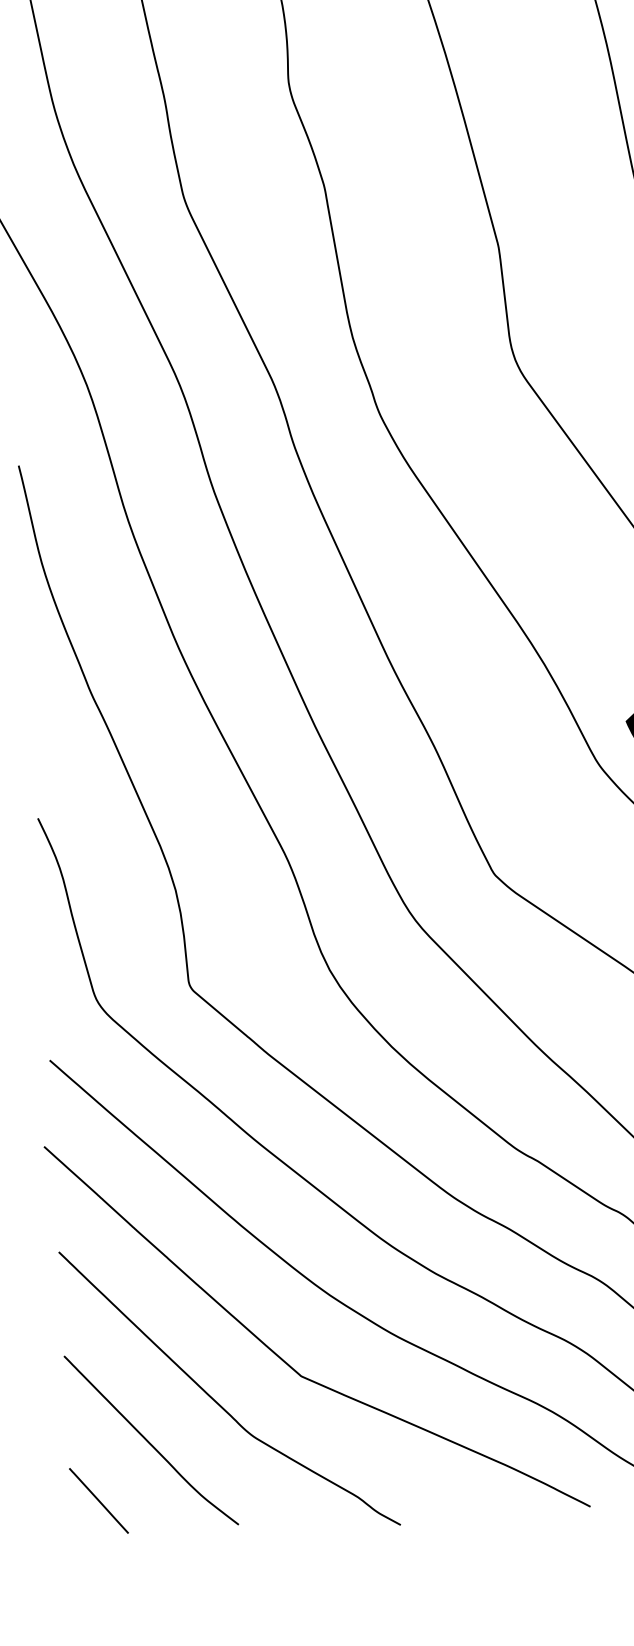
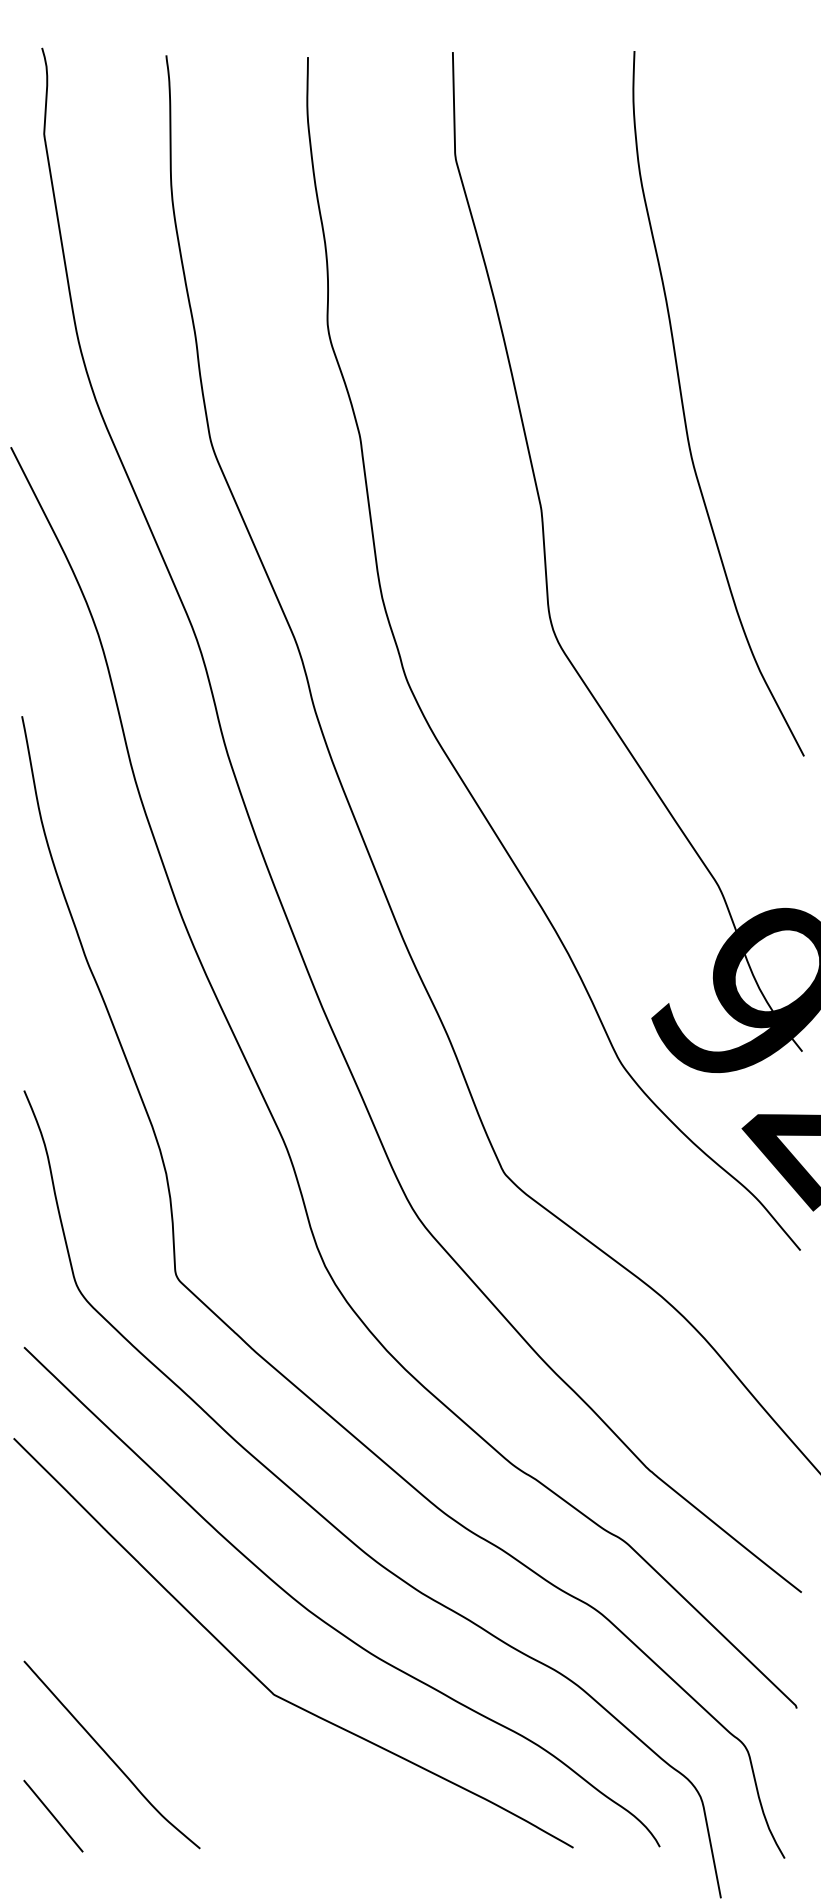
curve: (216, 1401) -> (183, 1717), removed

